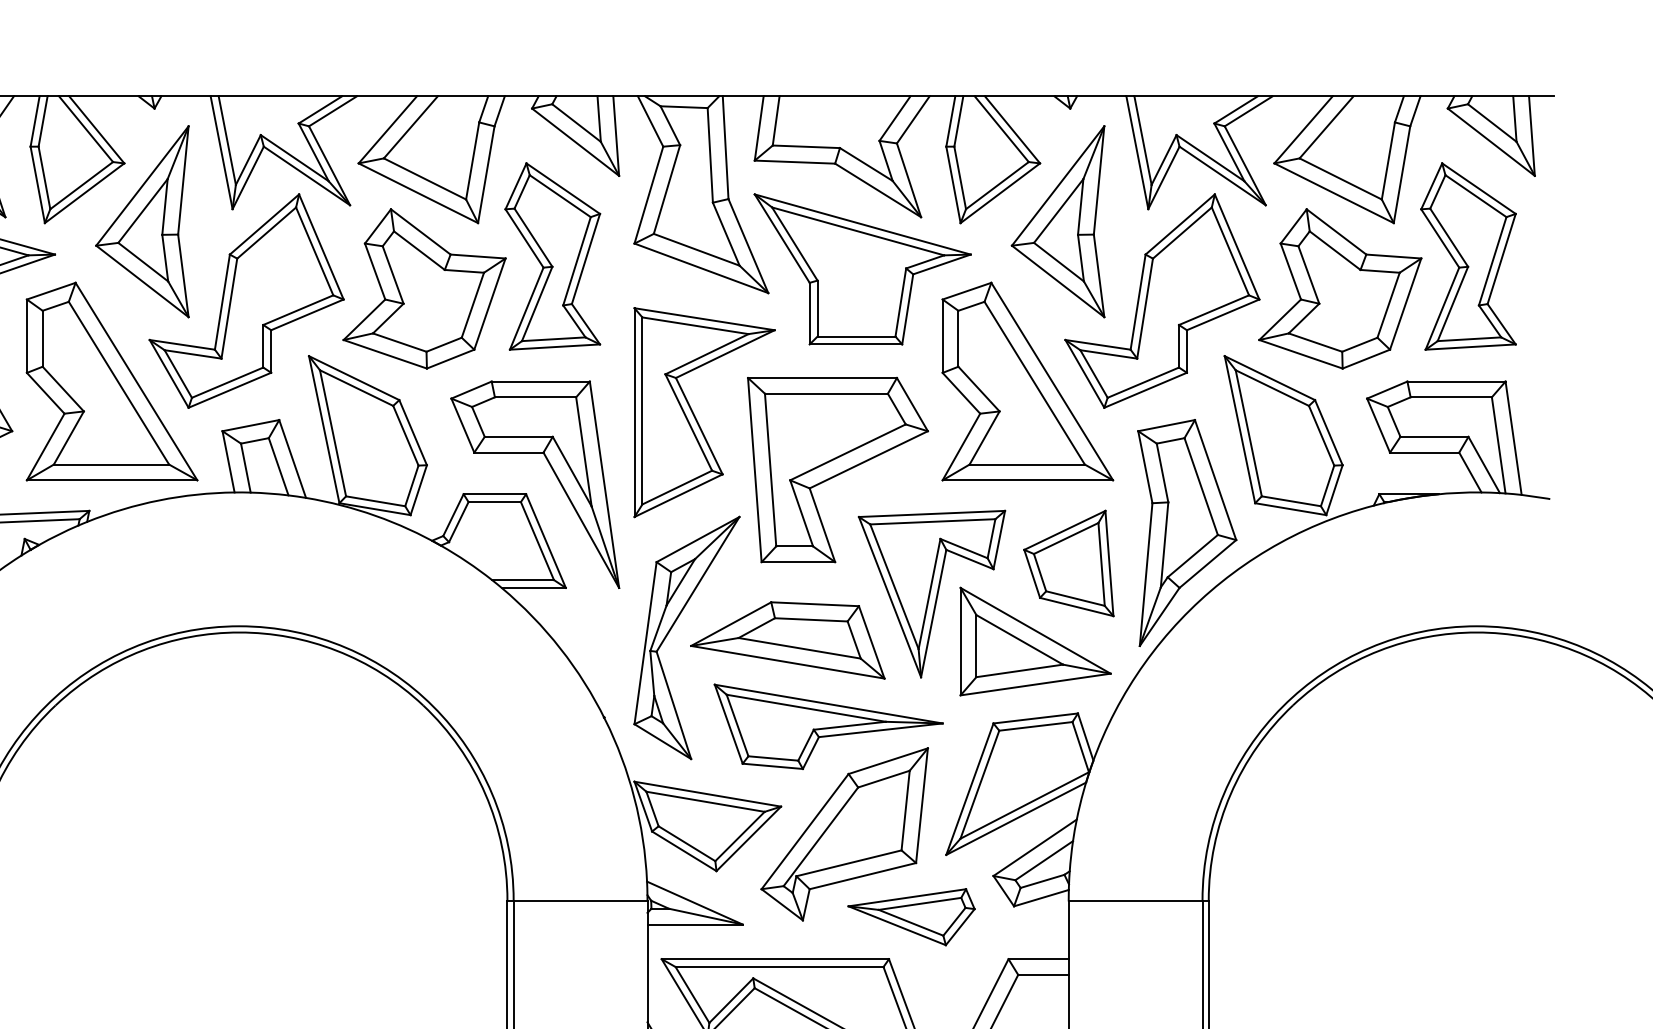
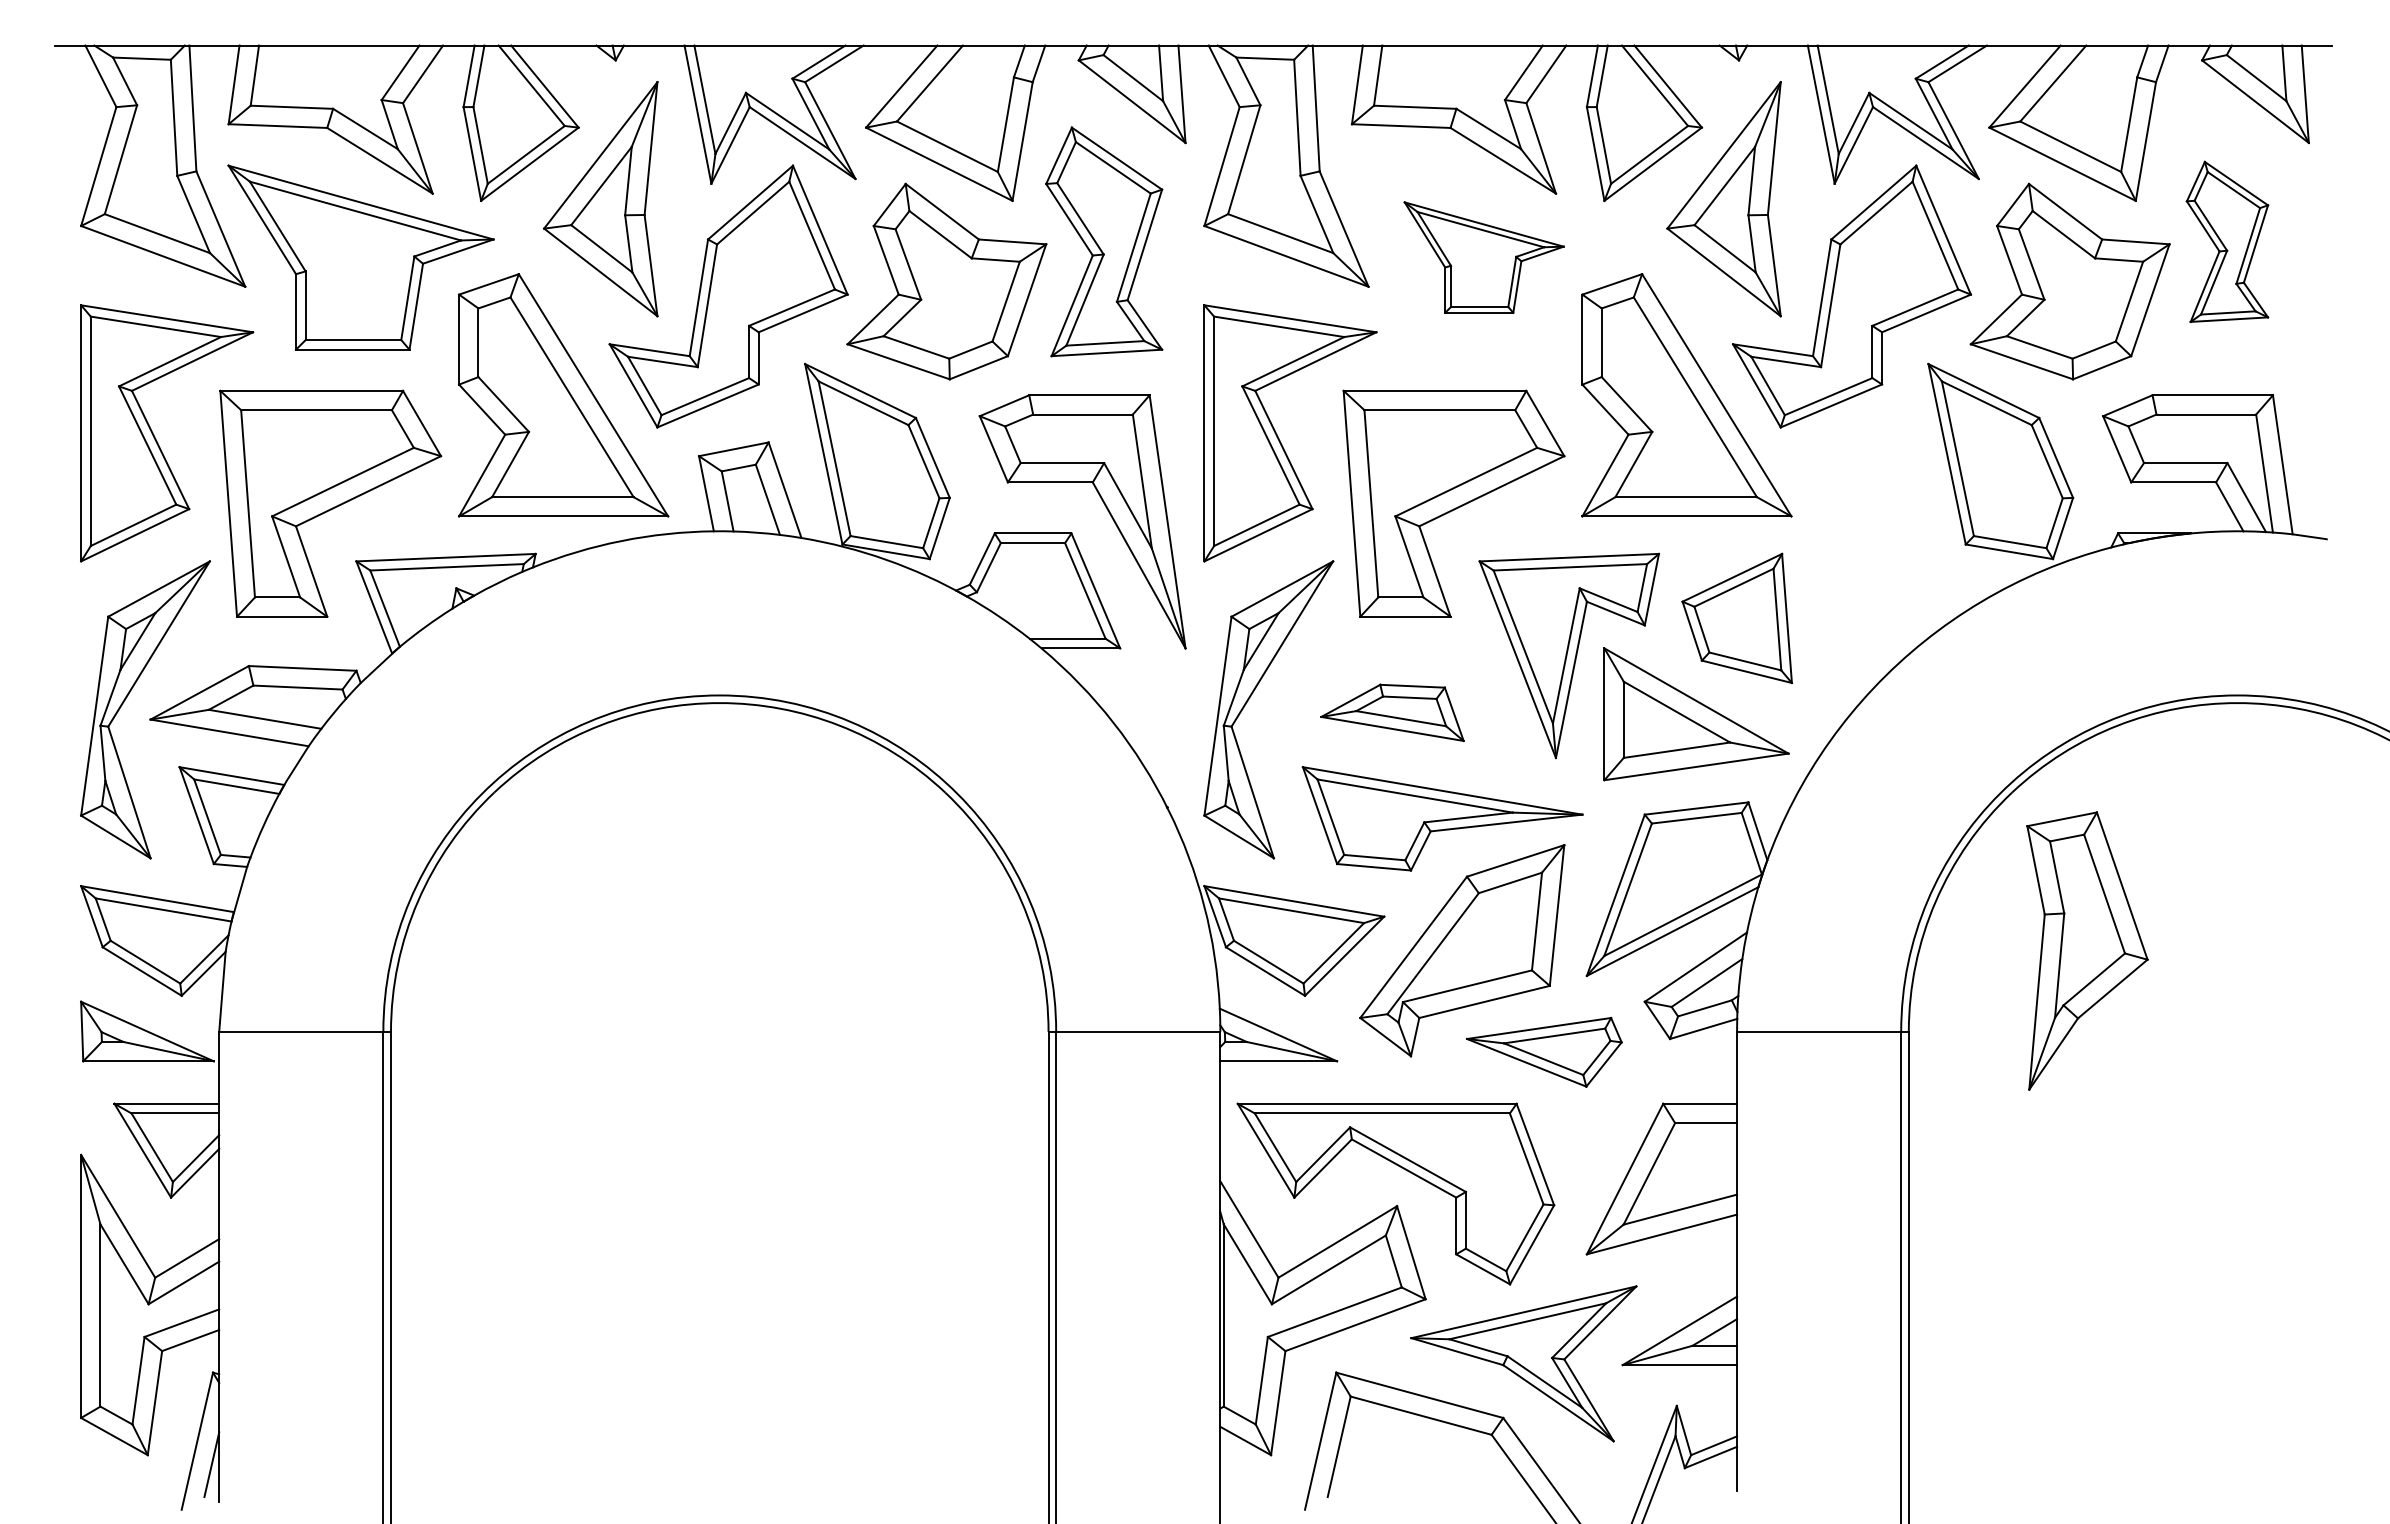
part: (1468, 256) -> (2227, 241), size x0.7
part: (862, 269) -> (1483, 257), size x0.6
part: (1187, 532) -> (2087, 950), moved
part: (787, 640) -> (1392, 712), size x0.6

